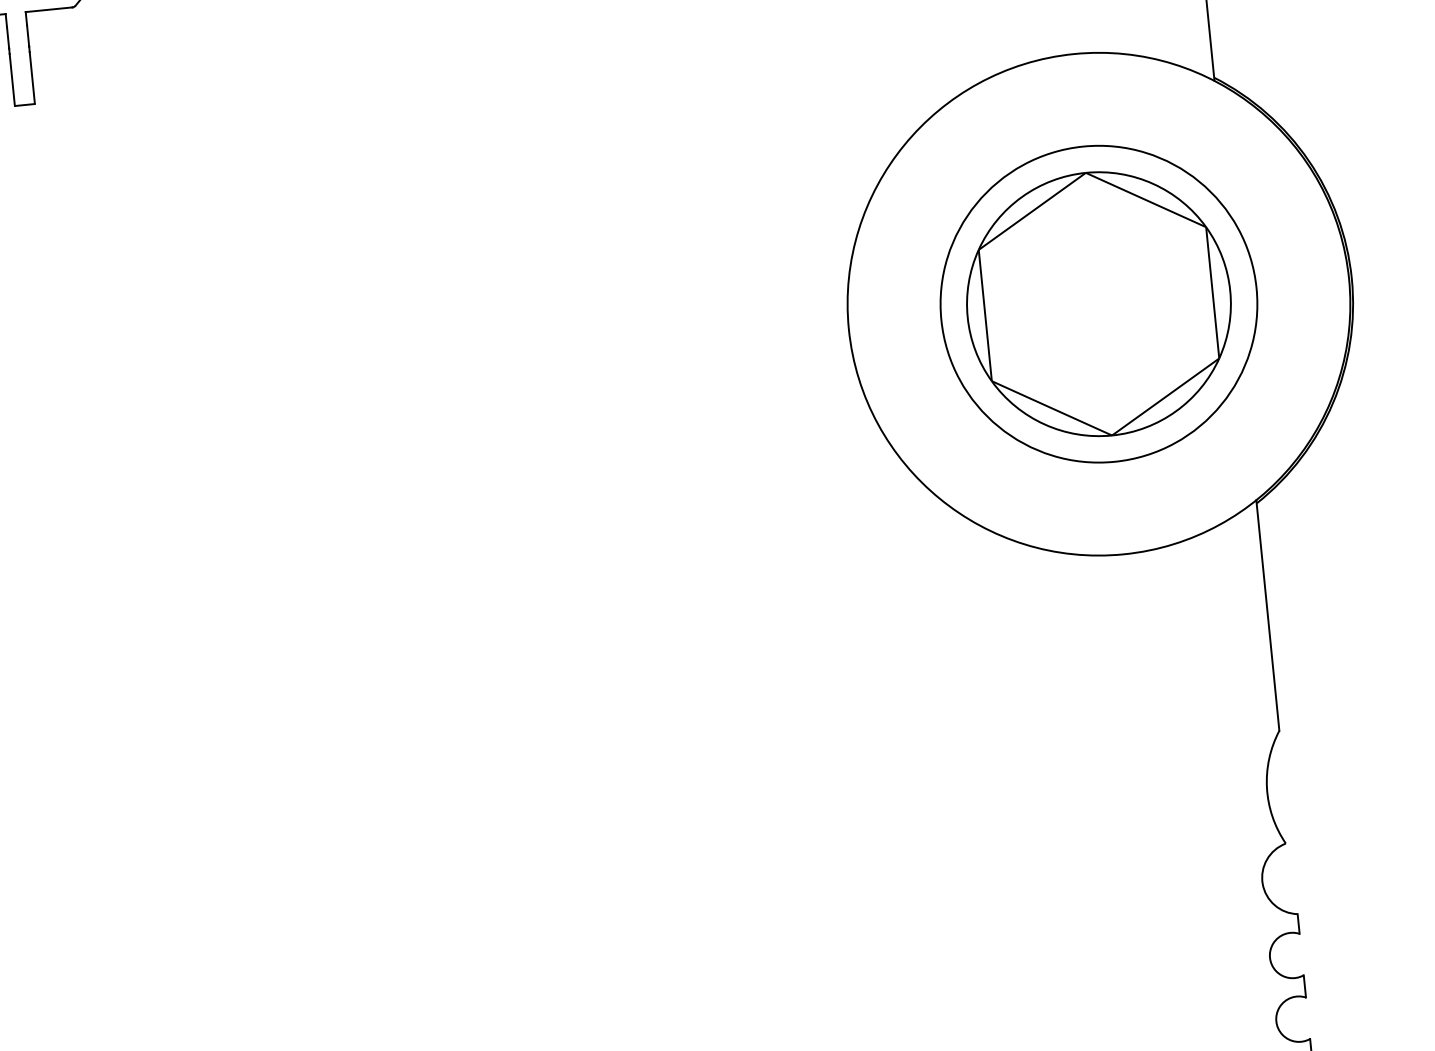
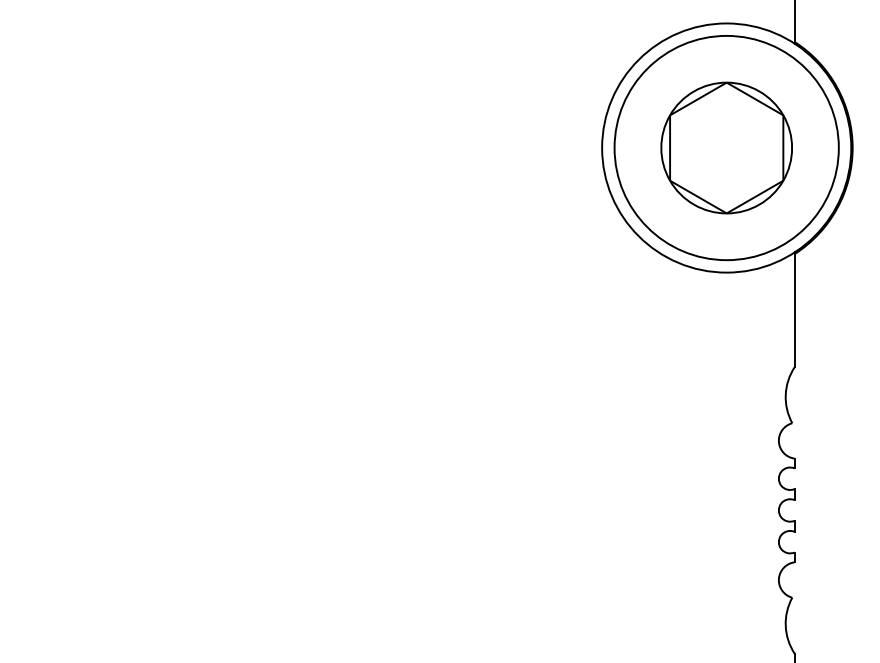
circle: (1098, 303) -> (726, 147), size x1.43

